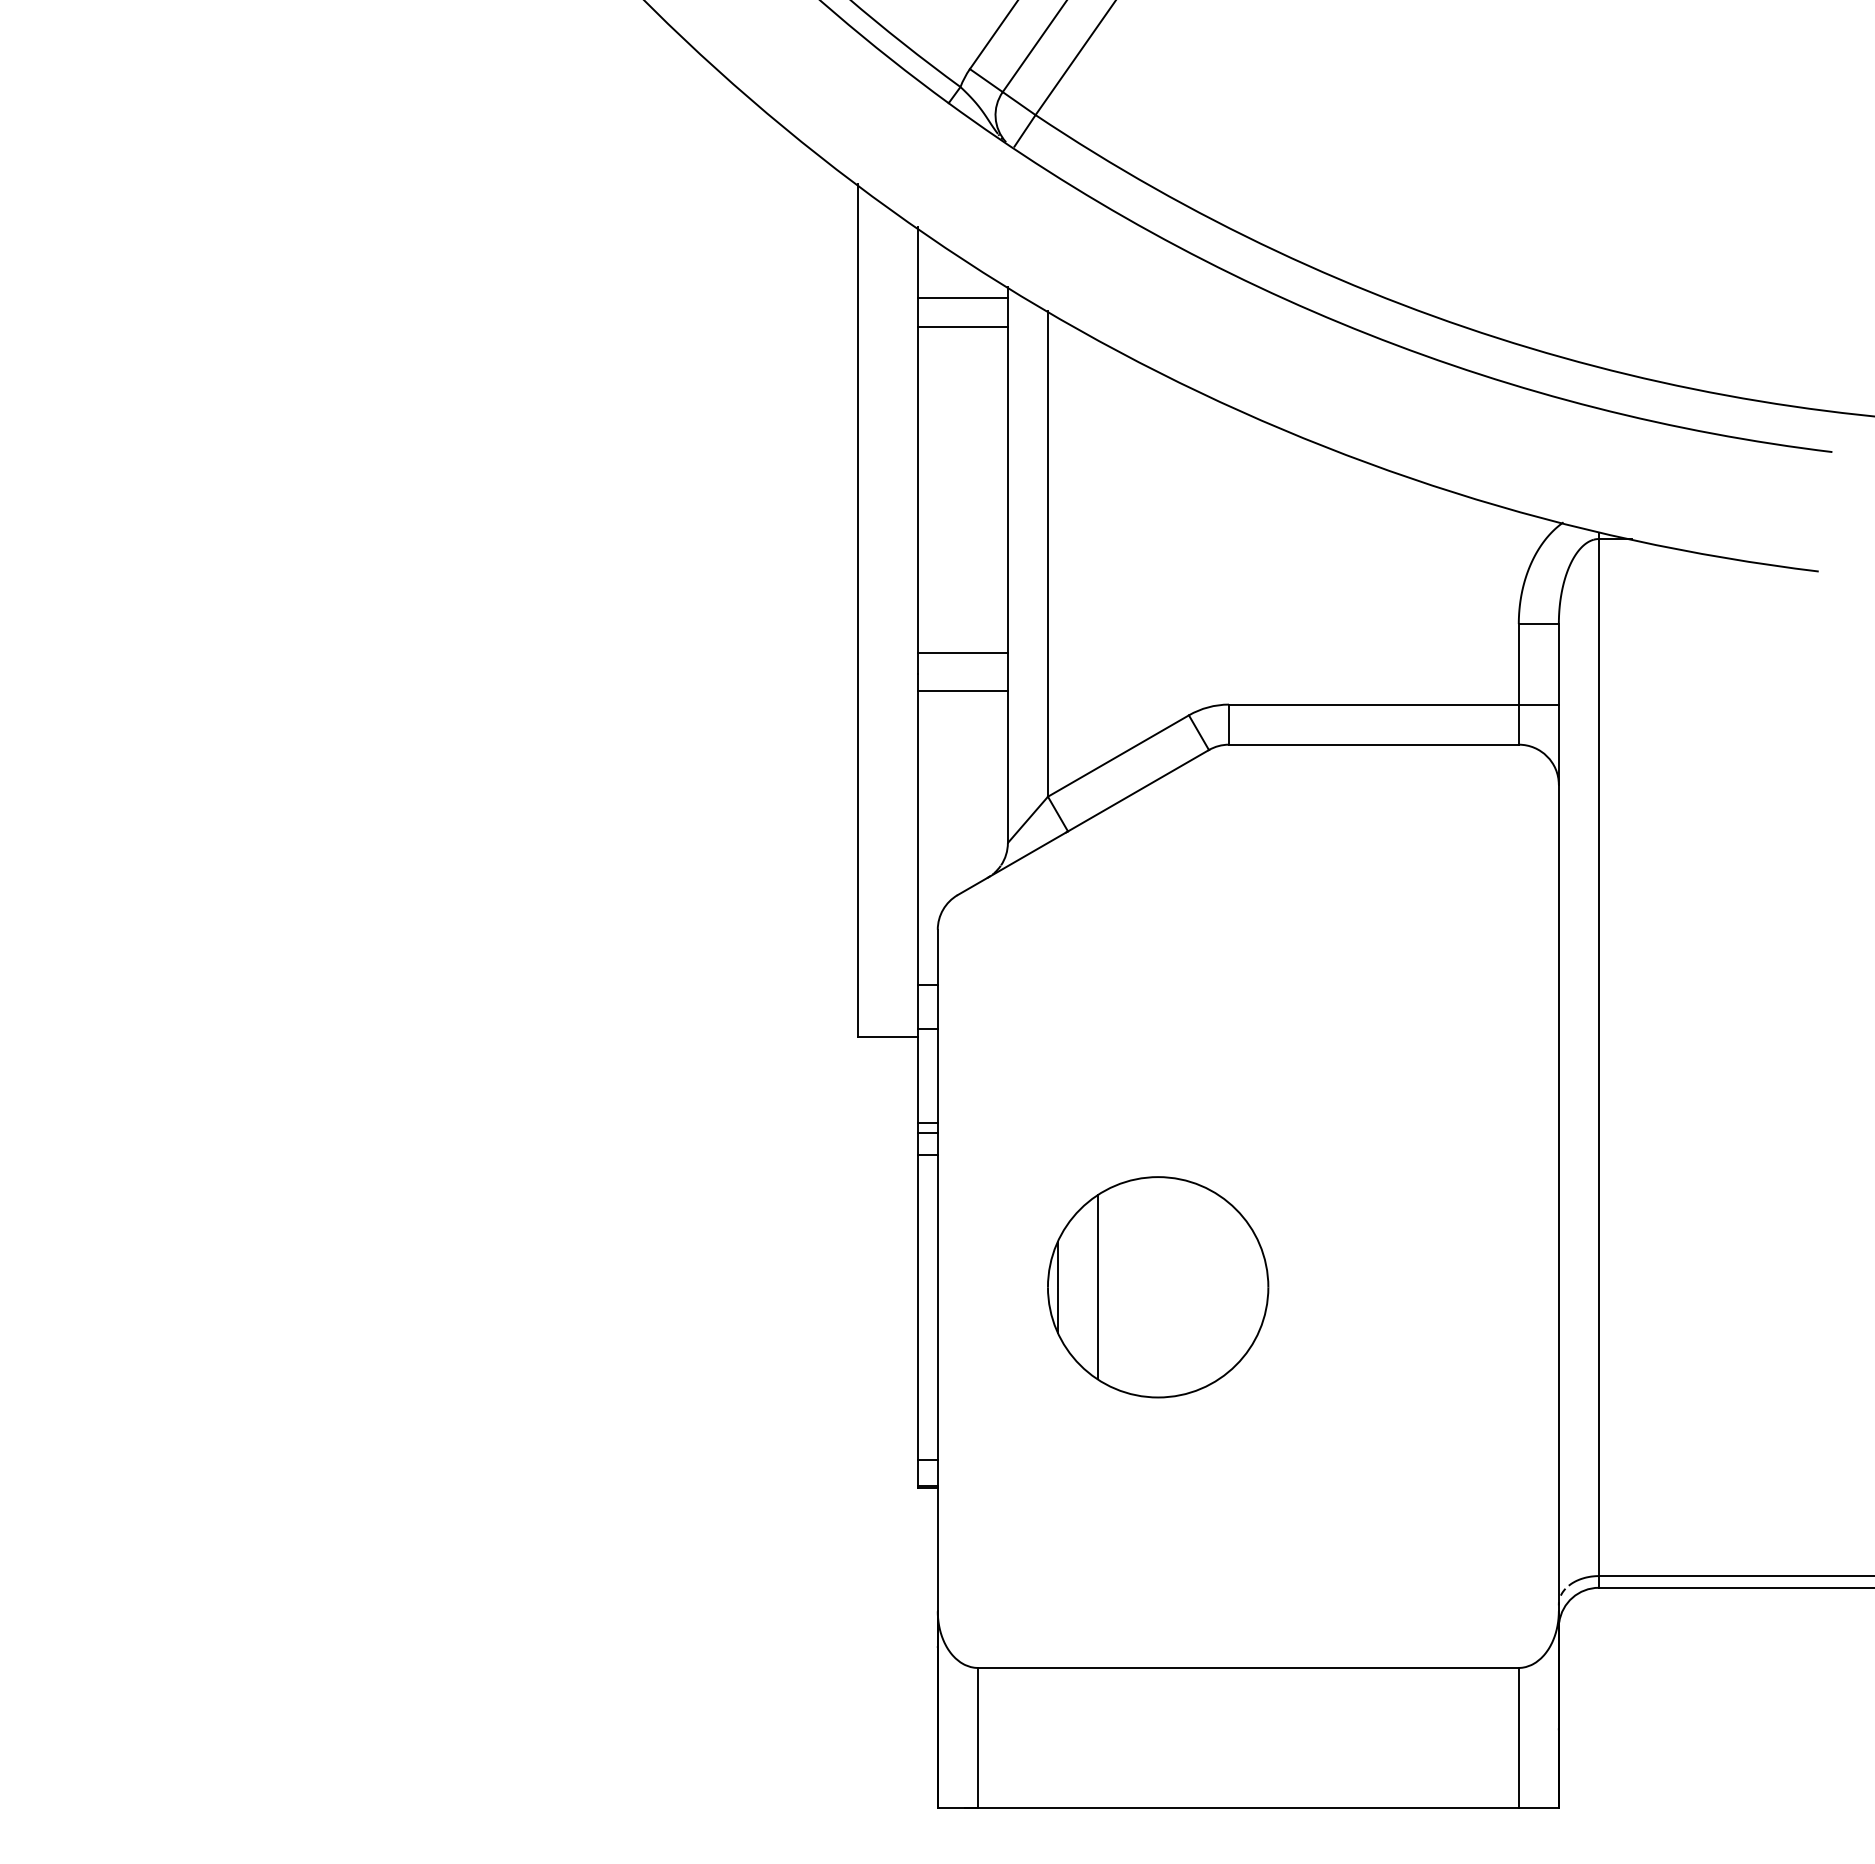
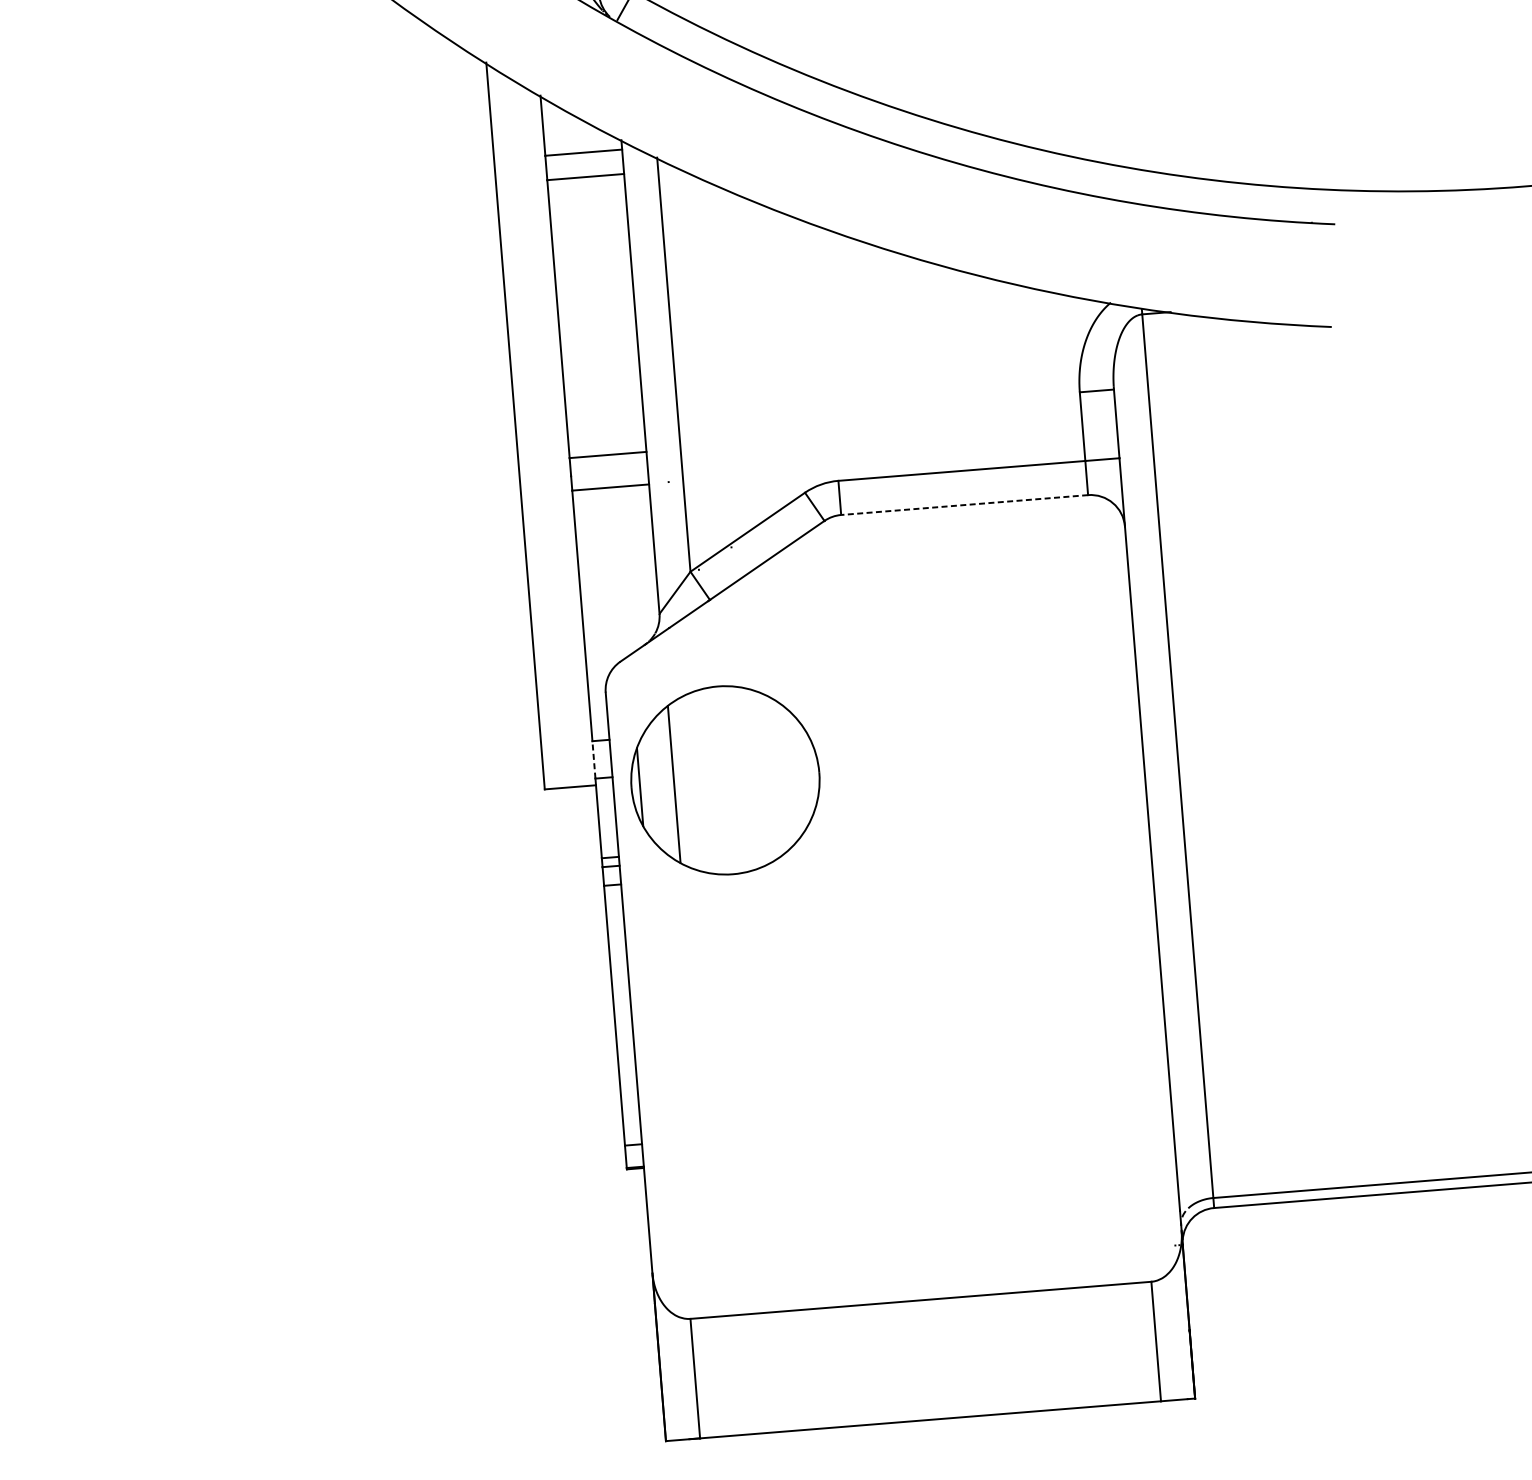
line: (1373, 744) -> (964, 504), solid -> dashed
line: (917, 1007) -> (593, 760), solid -> dashed
part: (1158, 1287) -> (725, 780), moved

